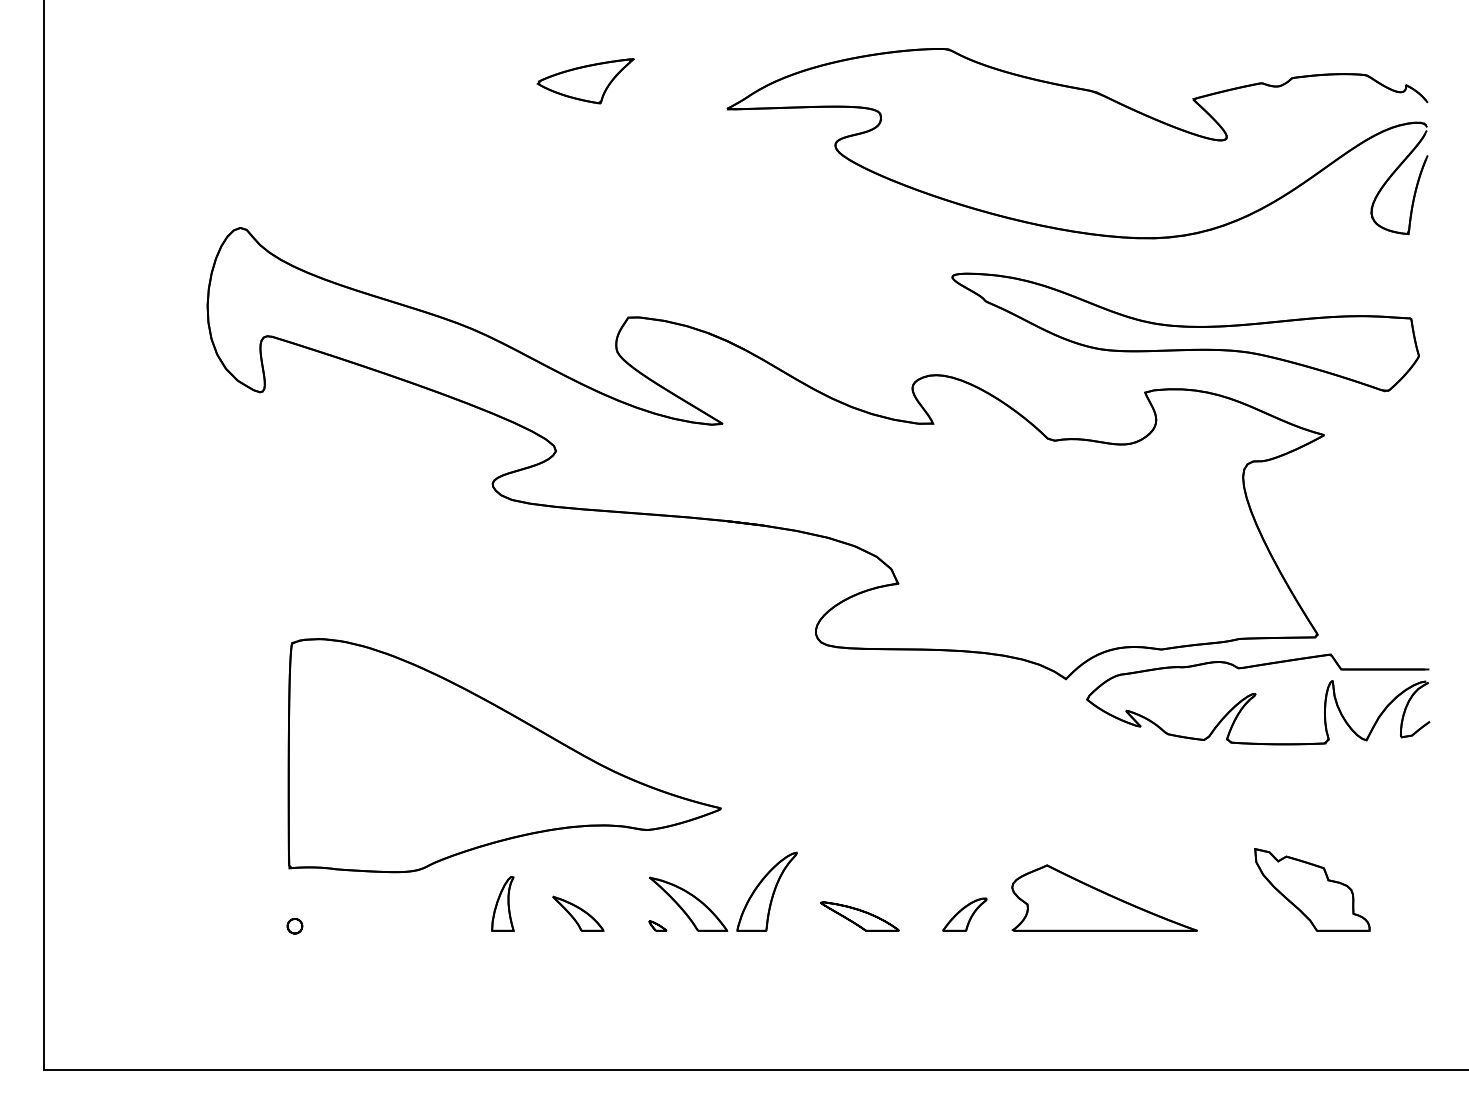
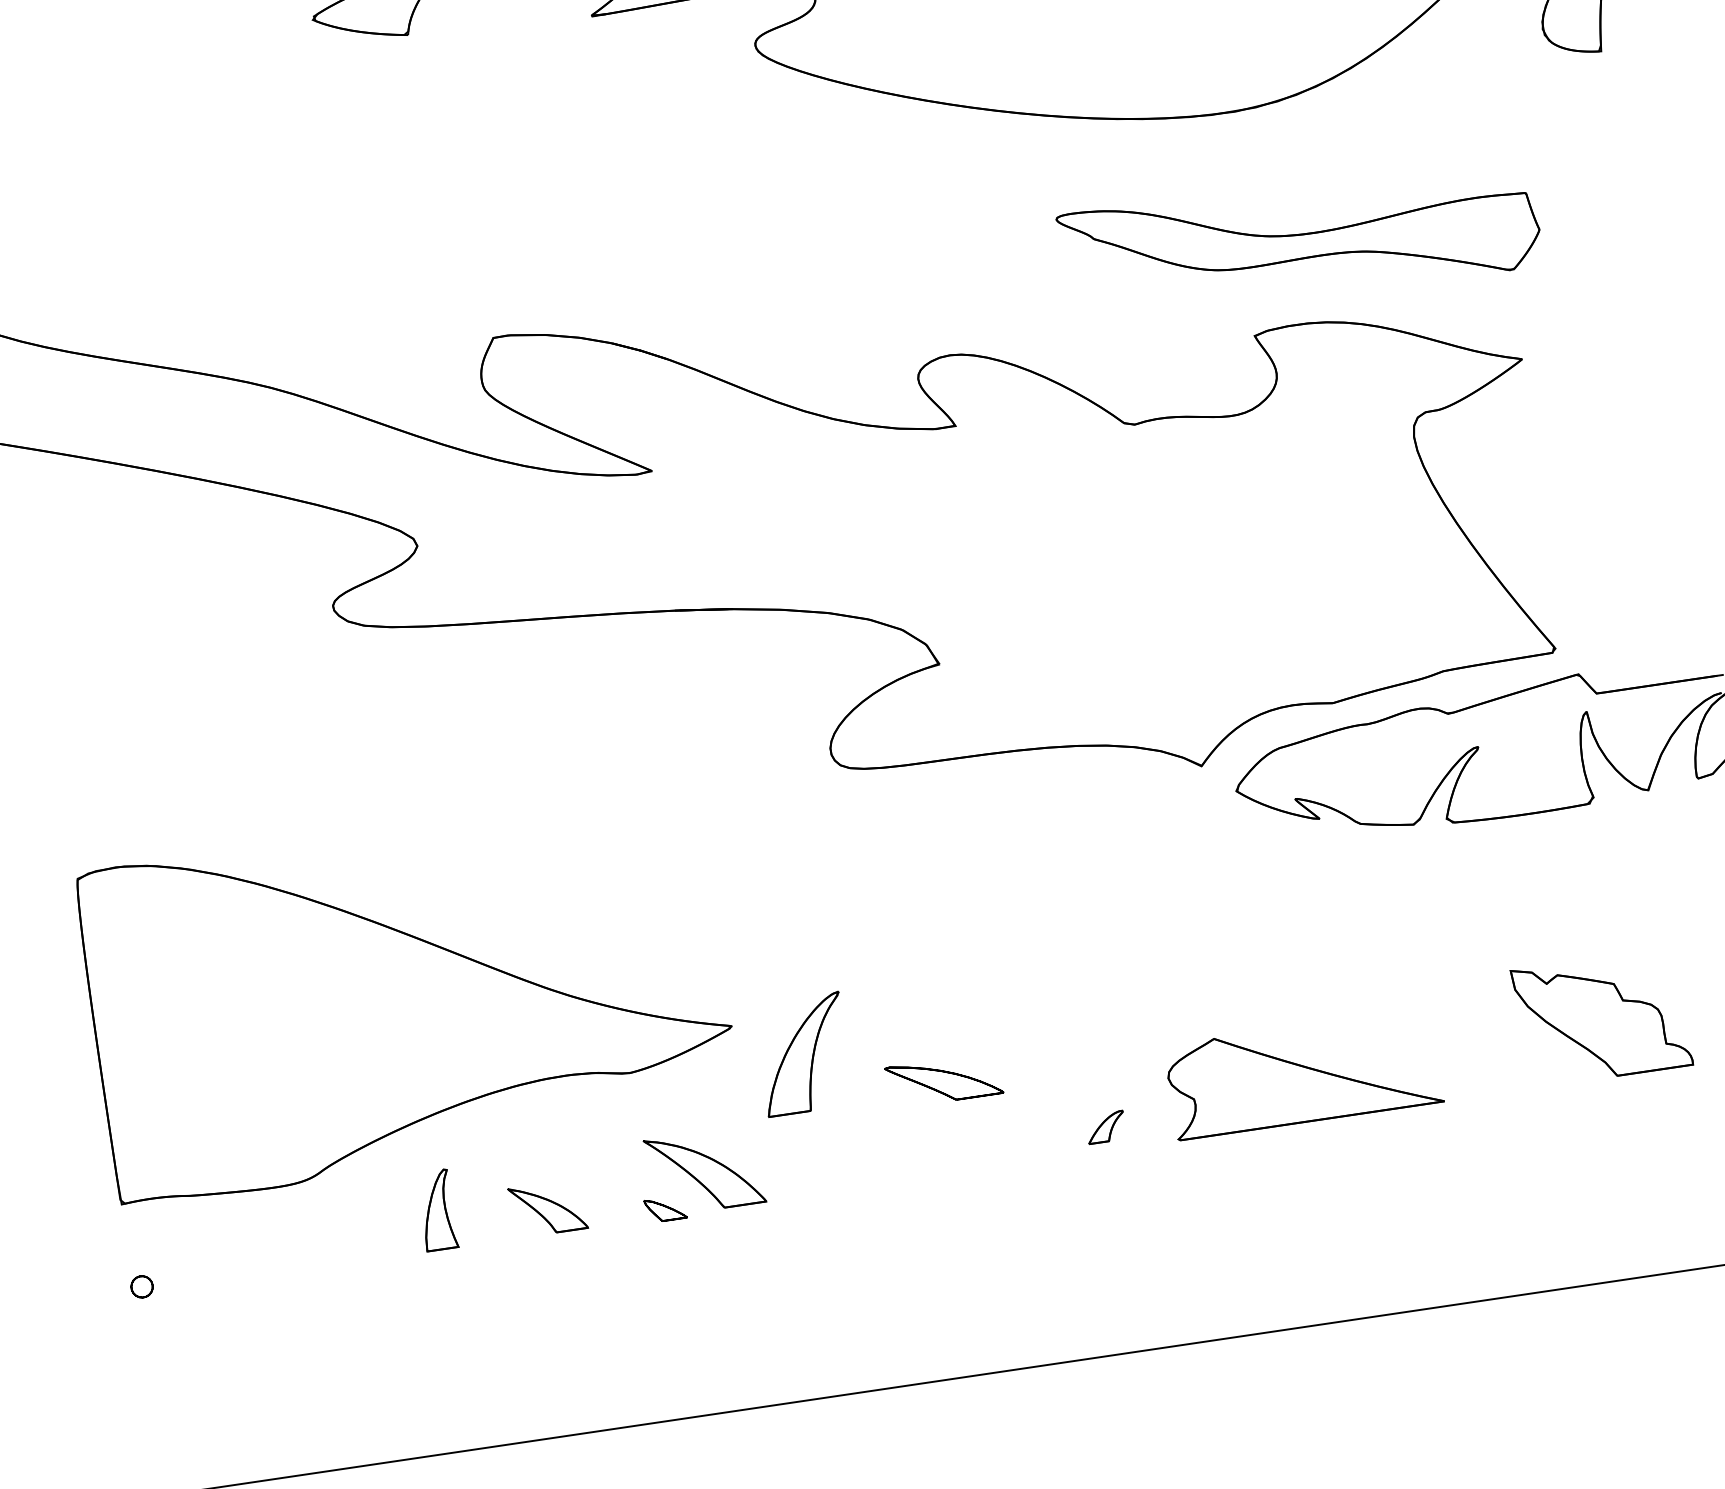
part: (1185, 332) -> (1300, 240), size x0.7
part: (766, 891) -> (802, 1054), moved
part: (964, 914) -> (1105, 1127), size x0.6
part: (859, 916) -> (943, 1080), moved
part: (657, 925) -> (664, 1208), size x1.6

